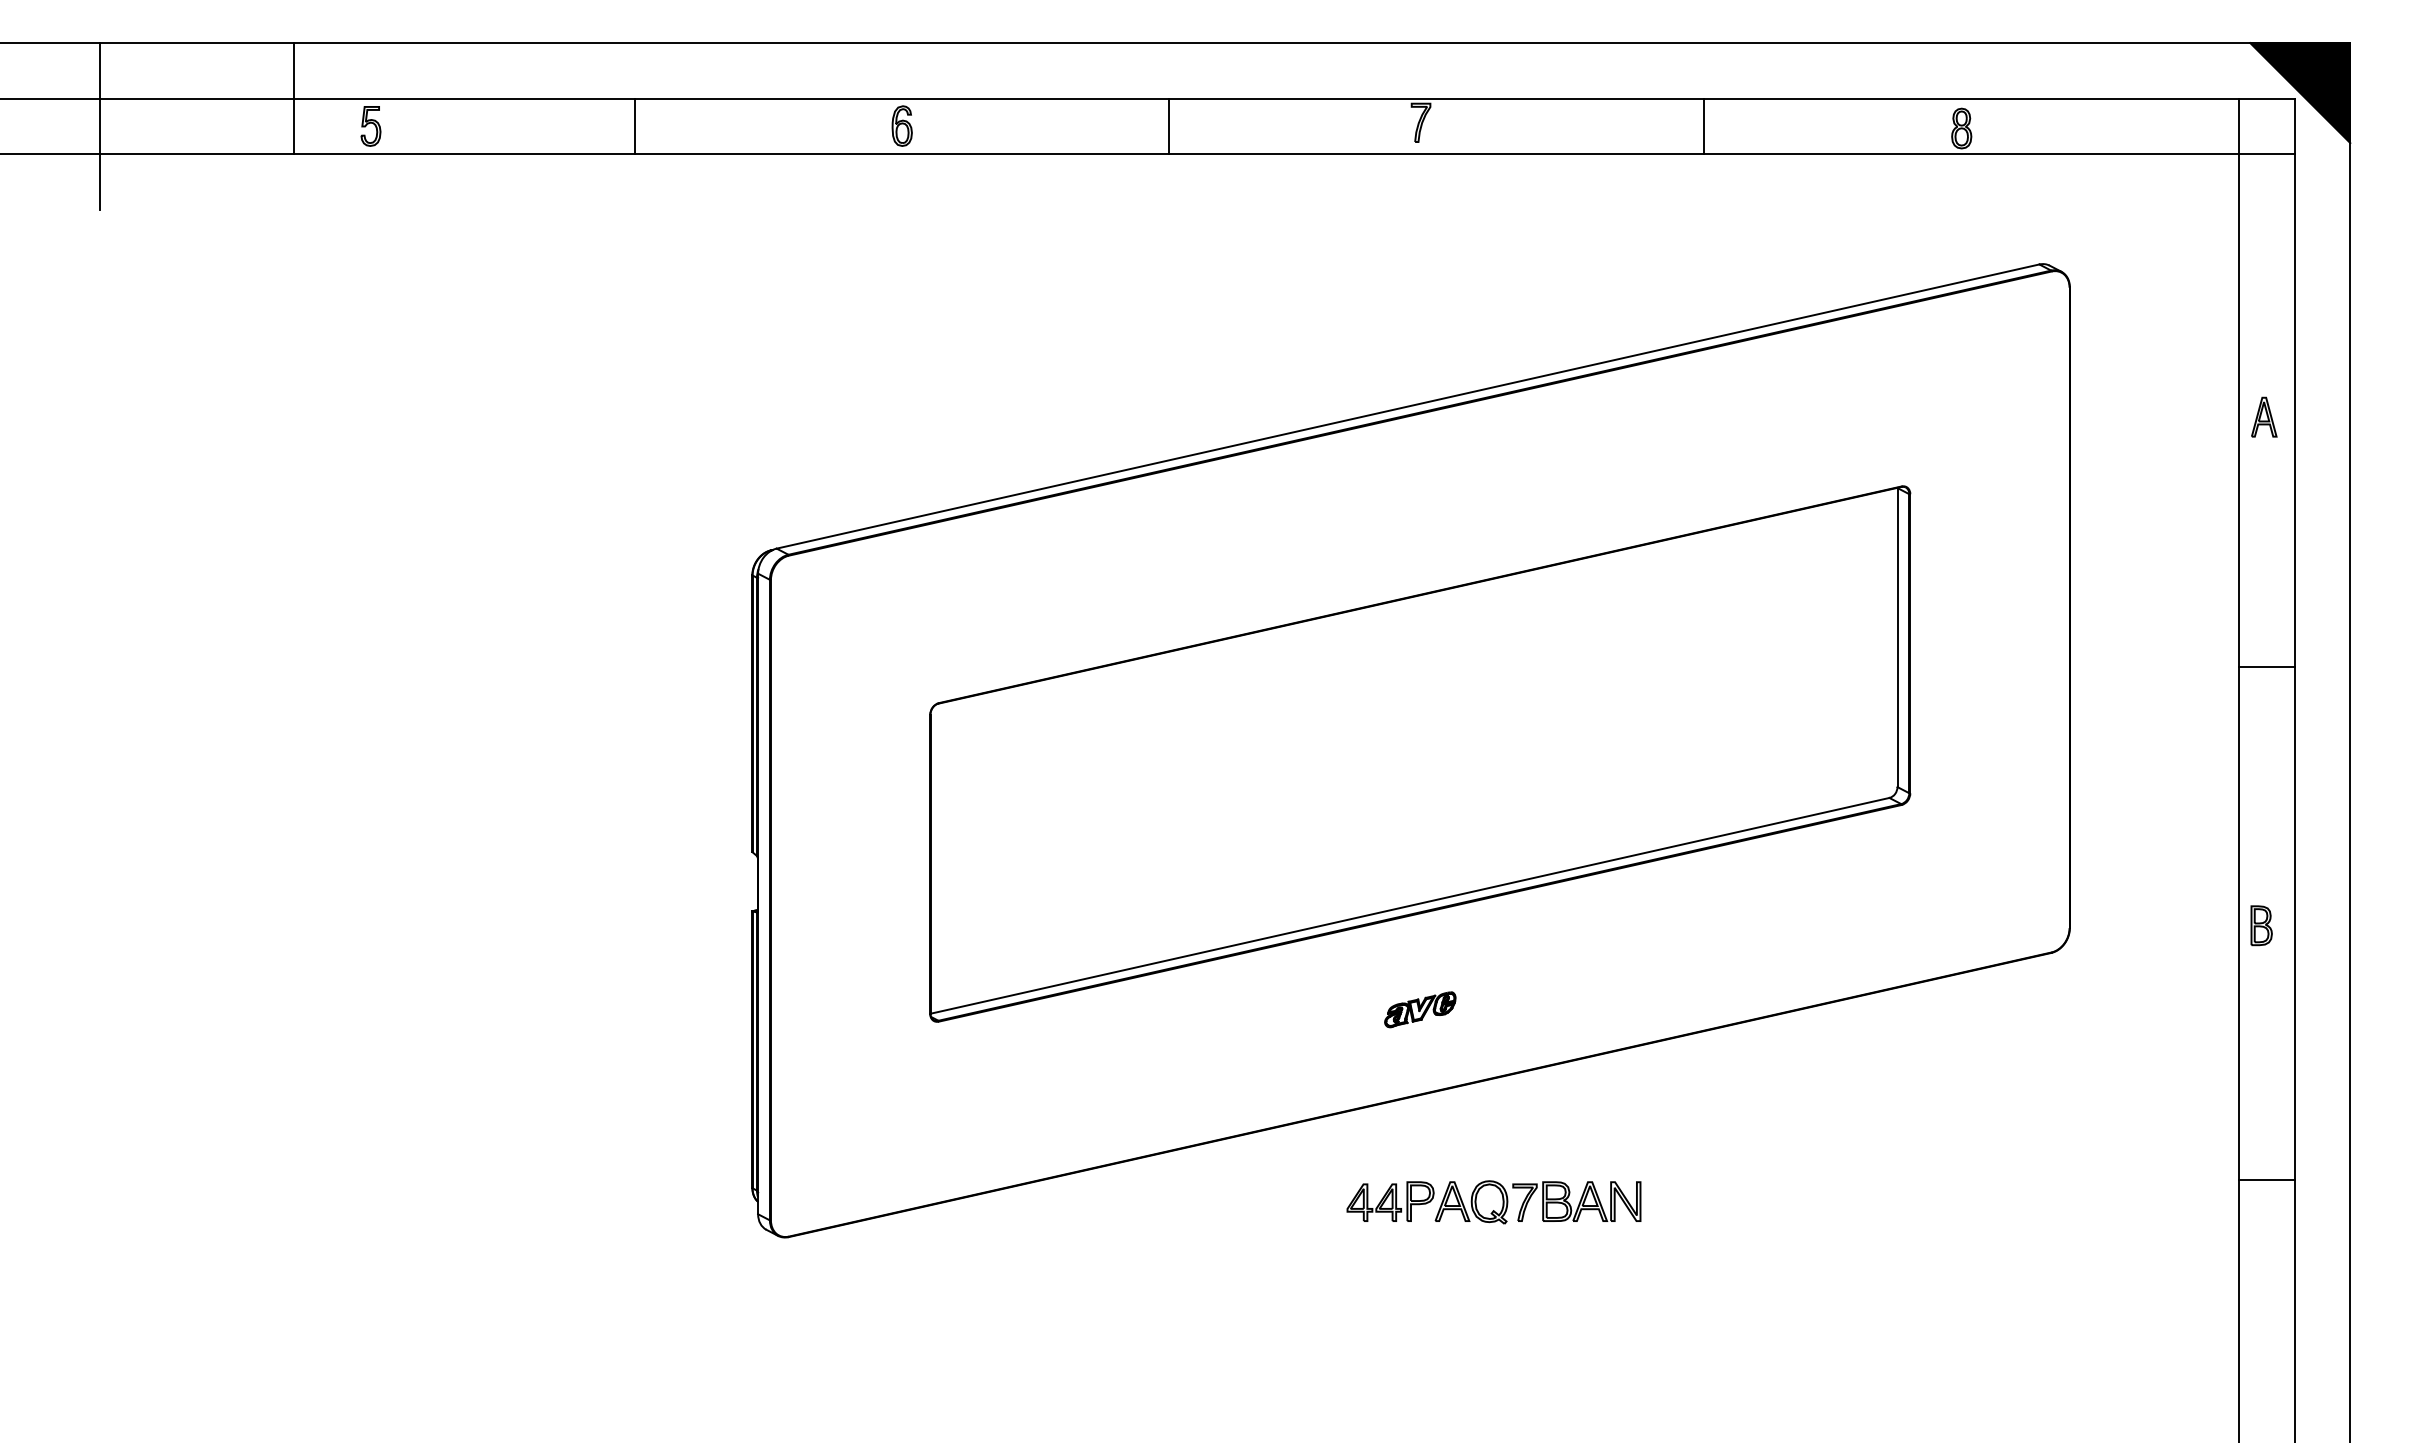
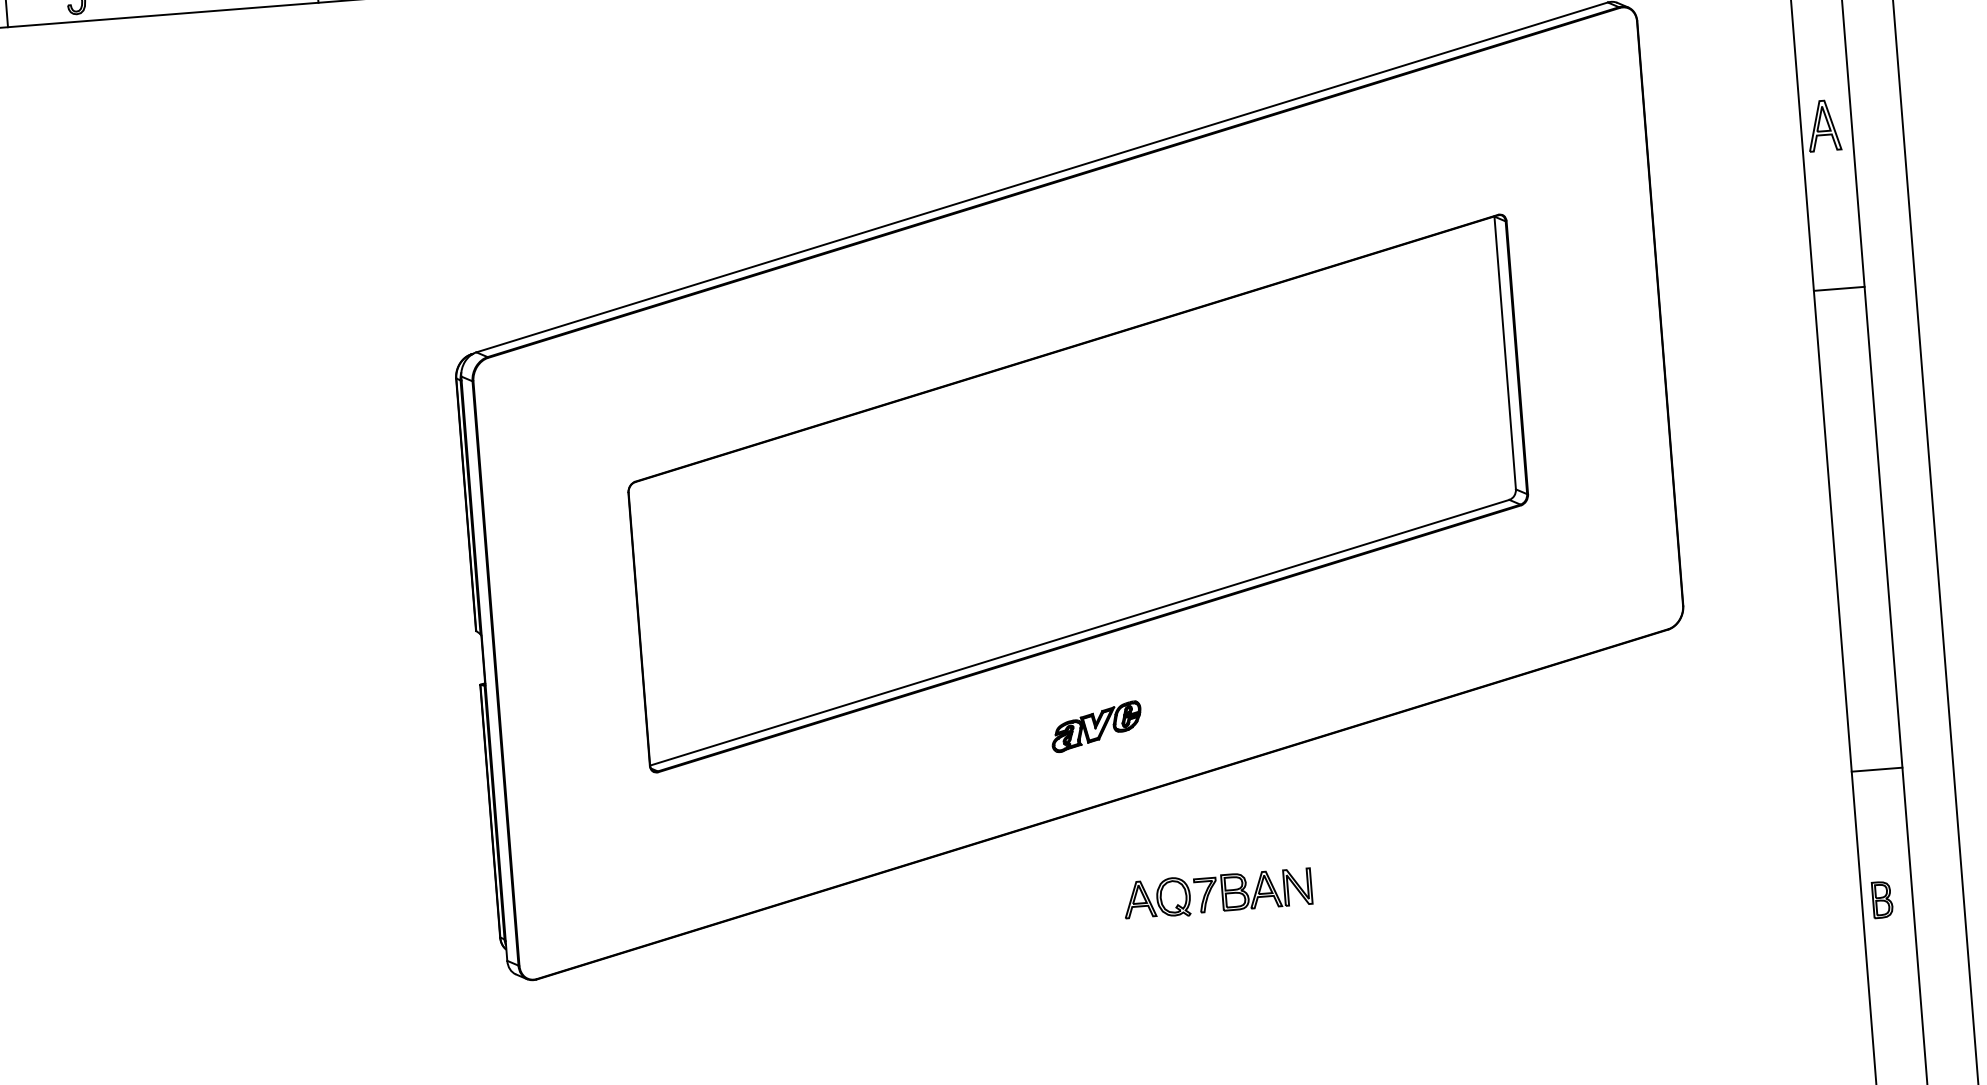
part: (2264, 416) -> (1824, 125), size x1.4
line: (2266, 667) -> (1838, 289), moved
part: (2261, 925) -> (1882, 899), moved
part: (1420, 1009) -> (1096, 726), size x1.4
line: (2266, 1180) -> (1876, 769), moved
part: (1390, 1201) -> (1083, 903), removed

